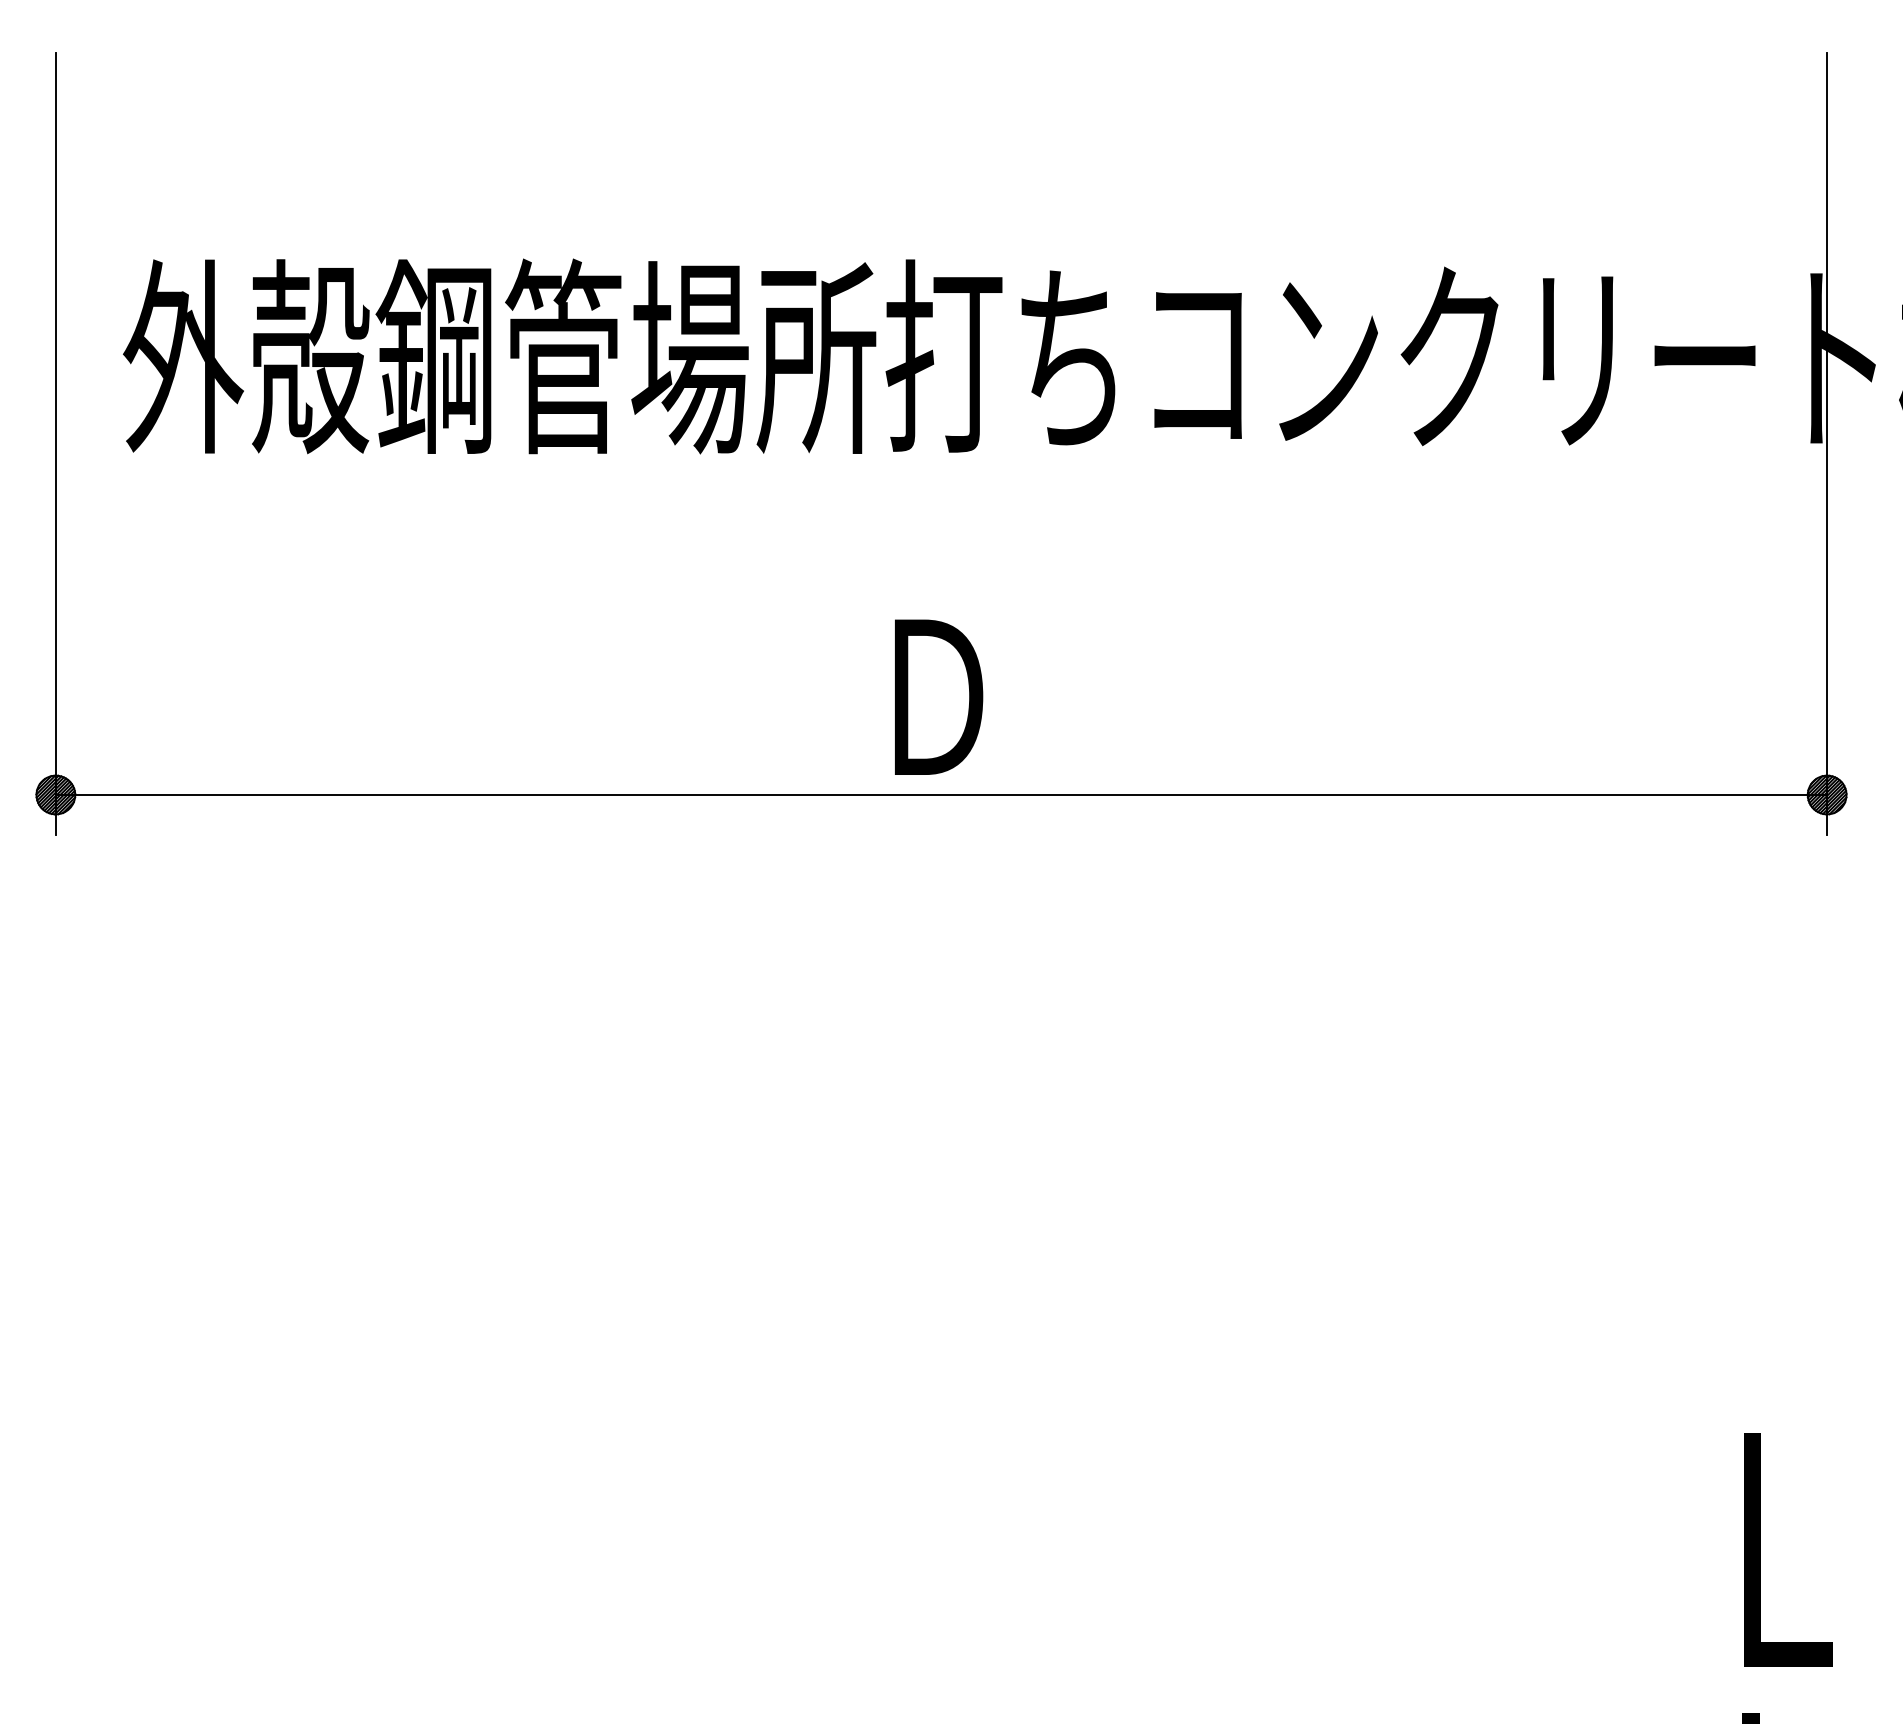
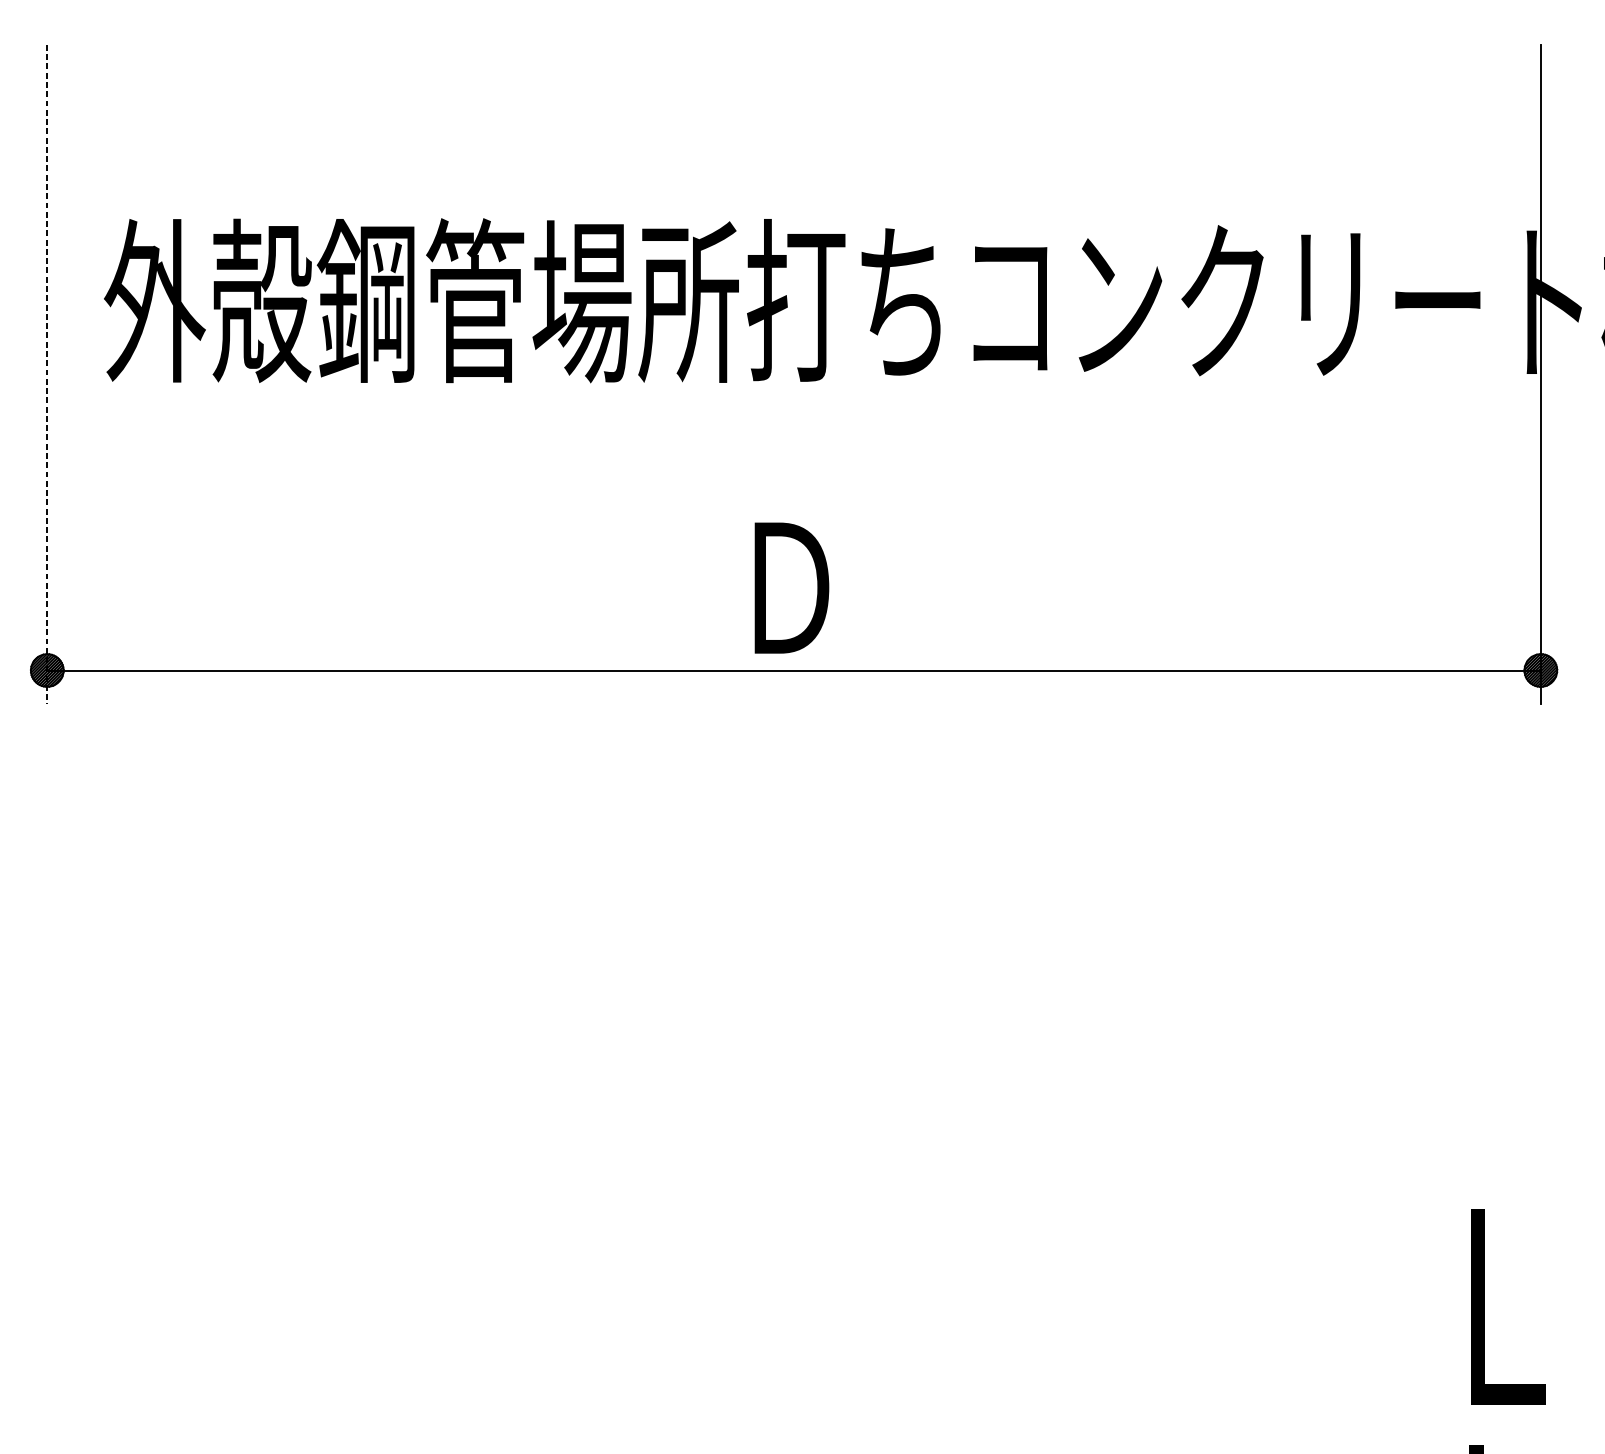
line: (55, 443) -> (46, 374), solid -> dashed

